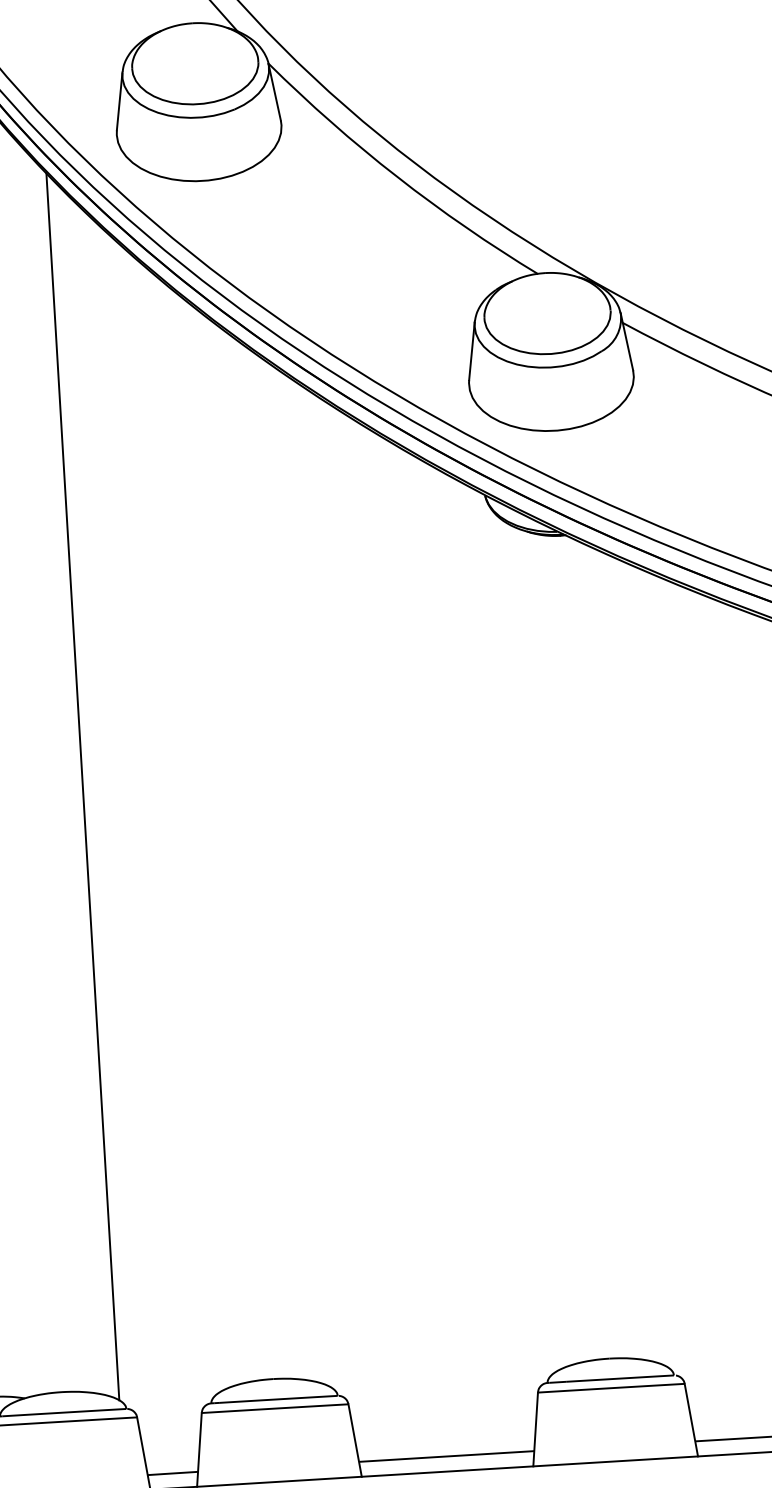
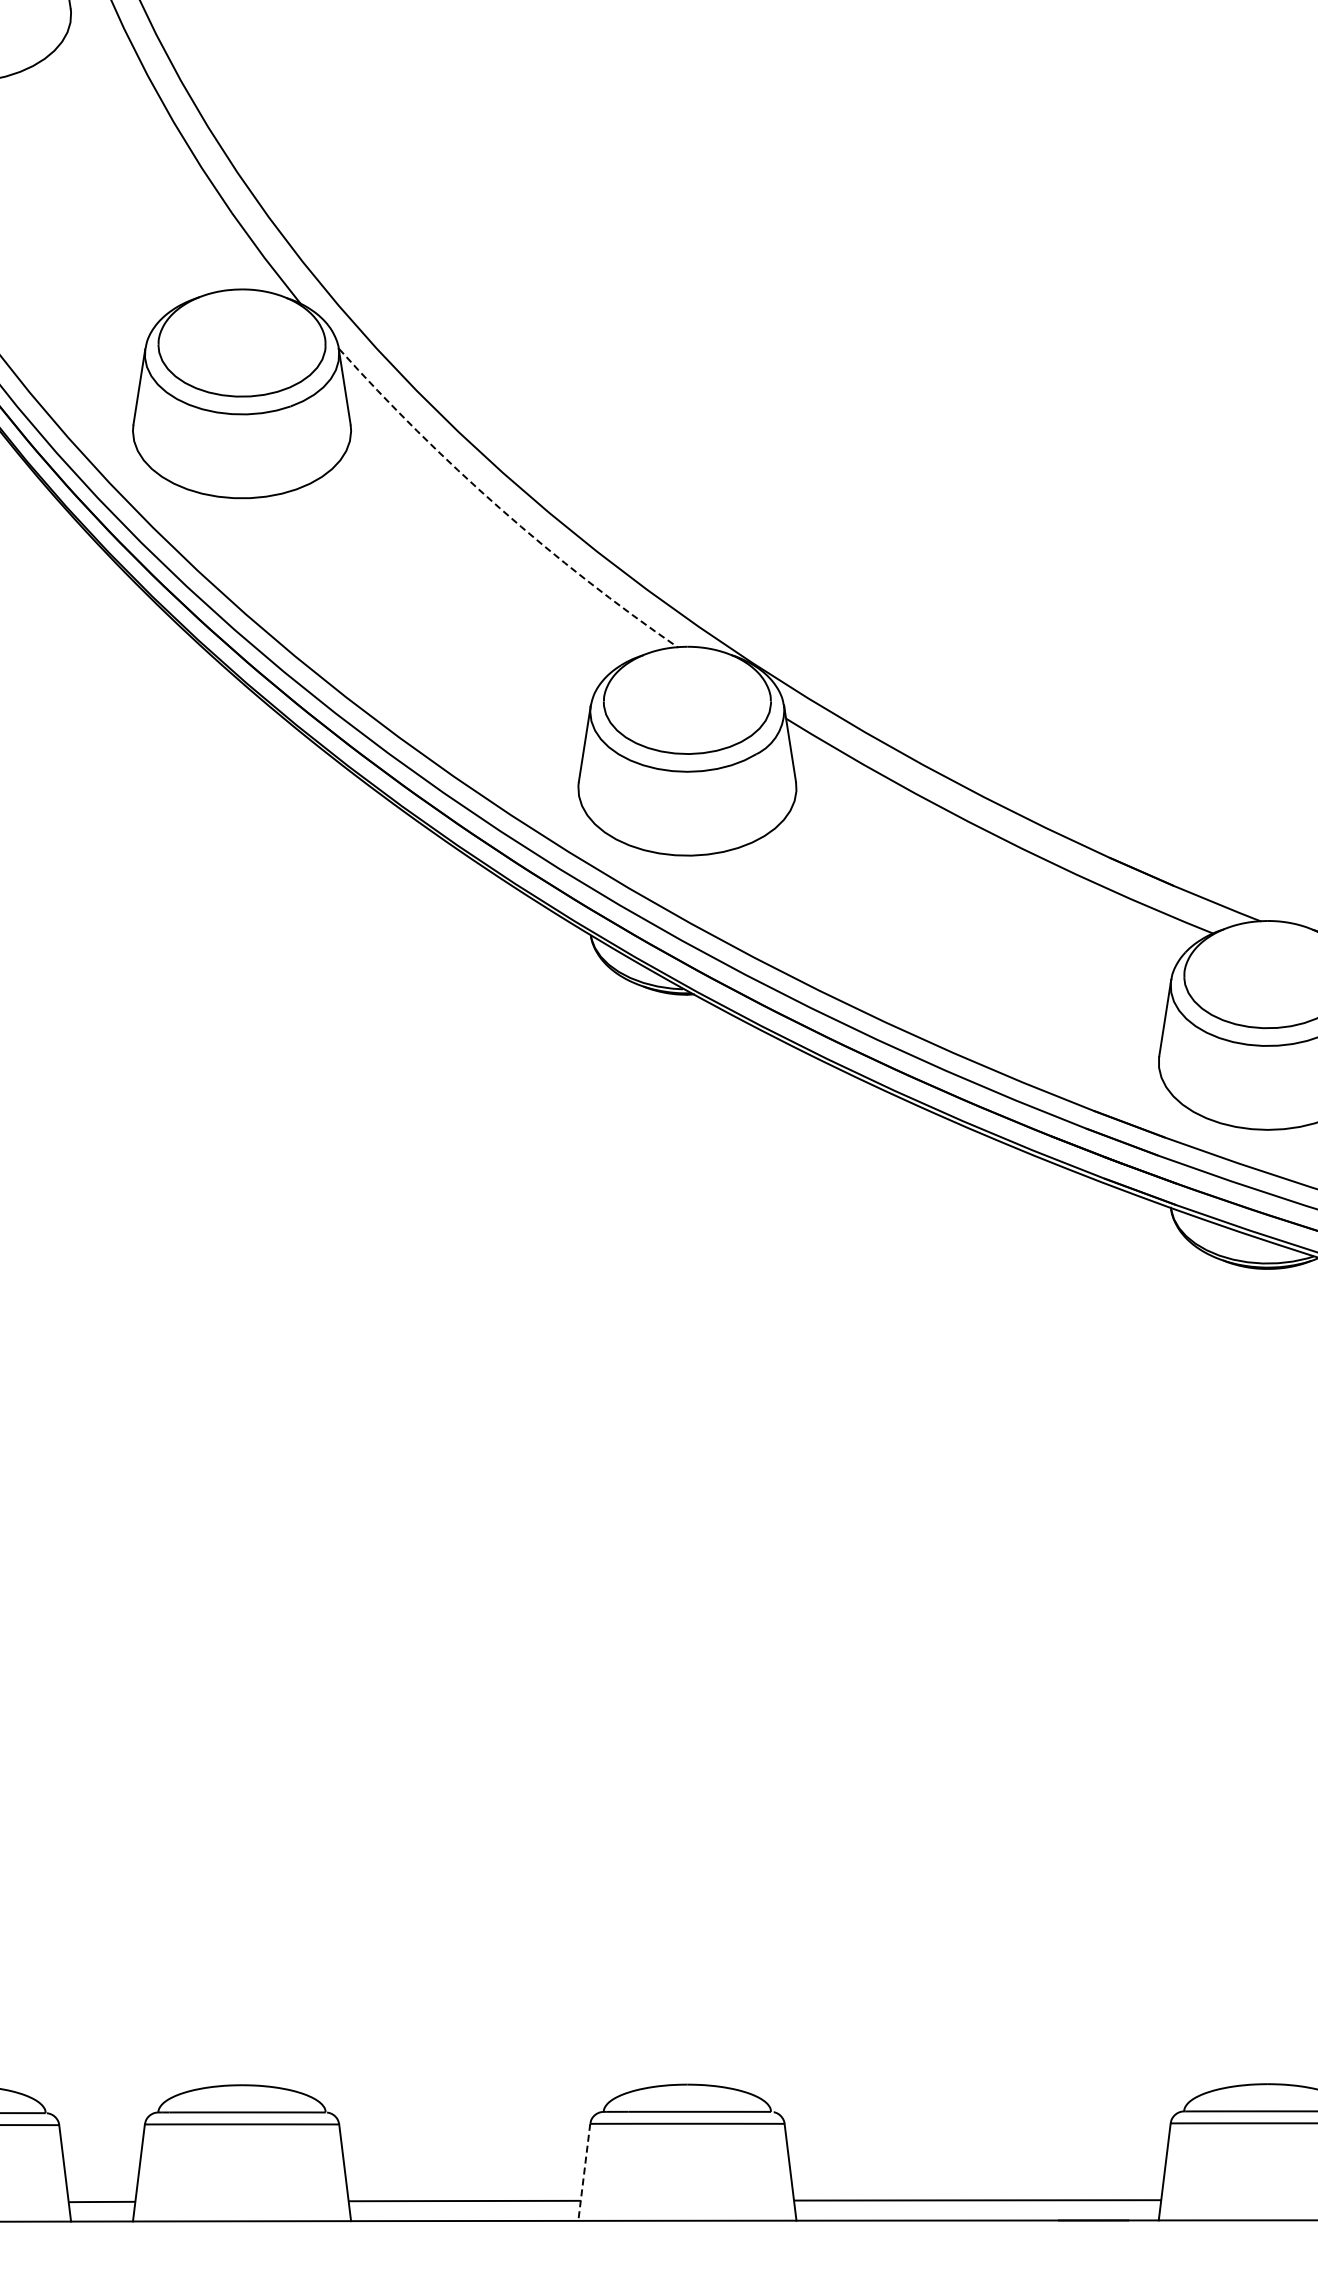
arc: (396, 177) -> (499, 508), solid -> dashed
line: (83, 786) -> (37, 1288), removed
line: (535, 1429) -> (584, 2172), solid -> dashed

